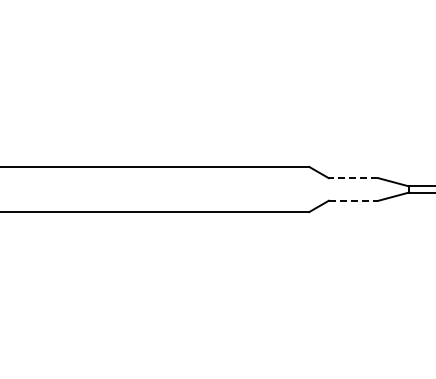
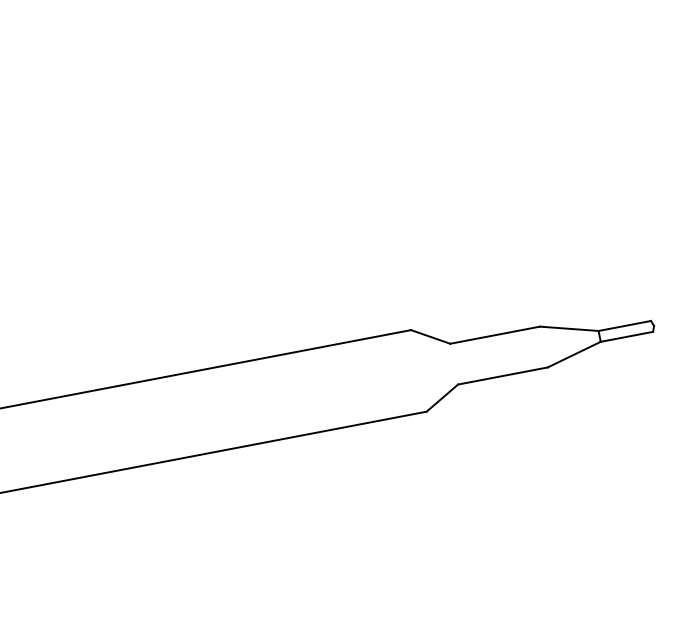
line: (353, 178) -> (494, 335), dashed -> solid
line: (353, 200) -> (502, 375), dashed -> solid

